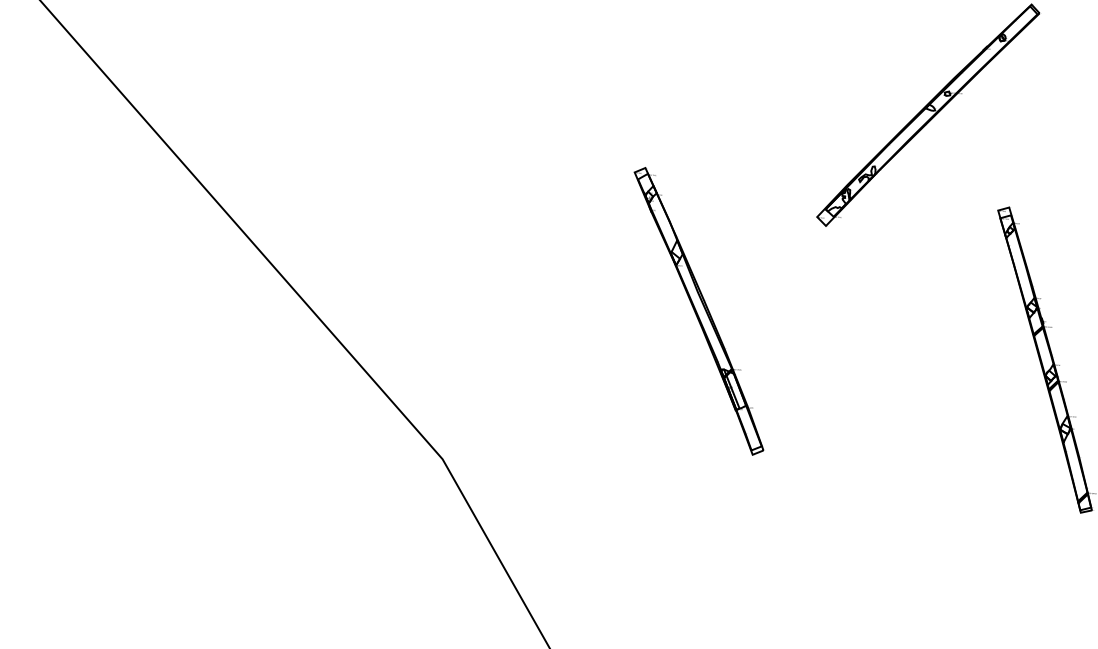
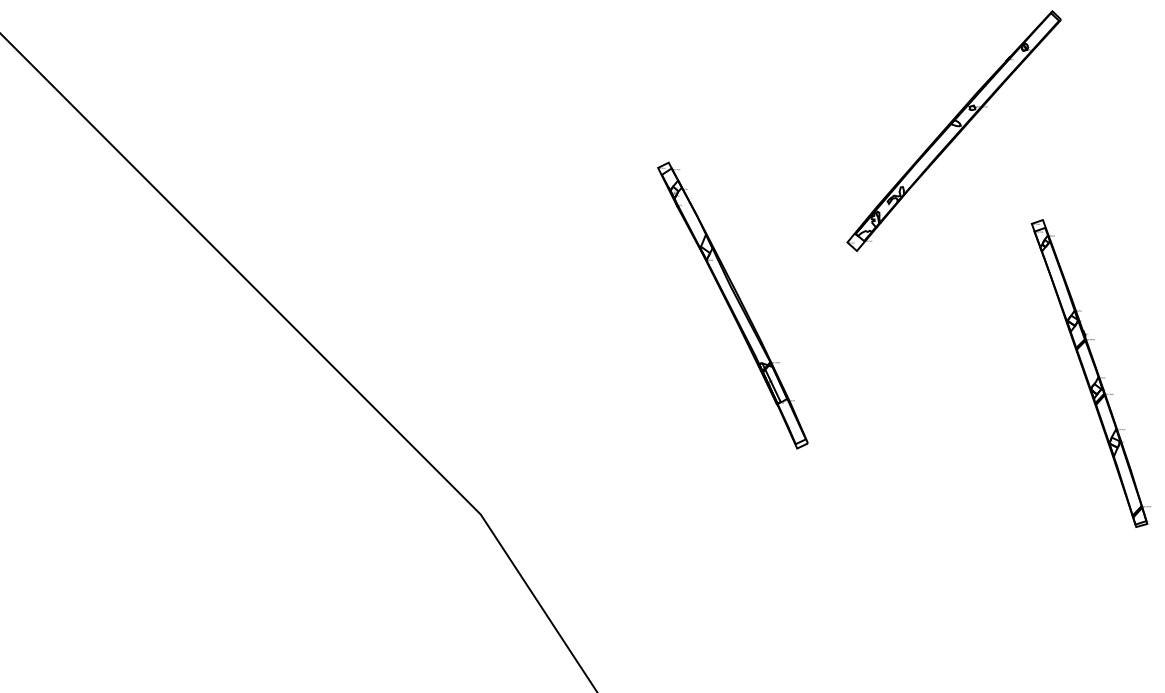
part: (698, 311) -> (732, 305), moved

